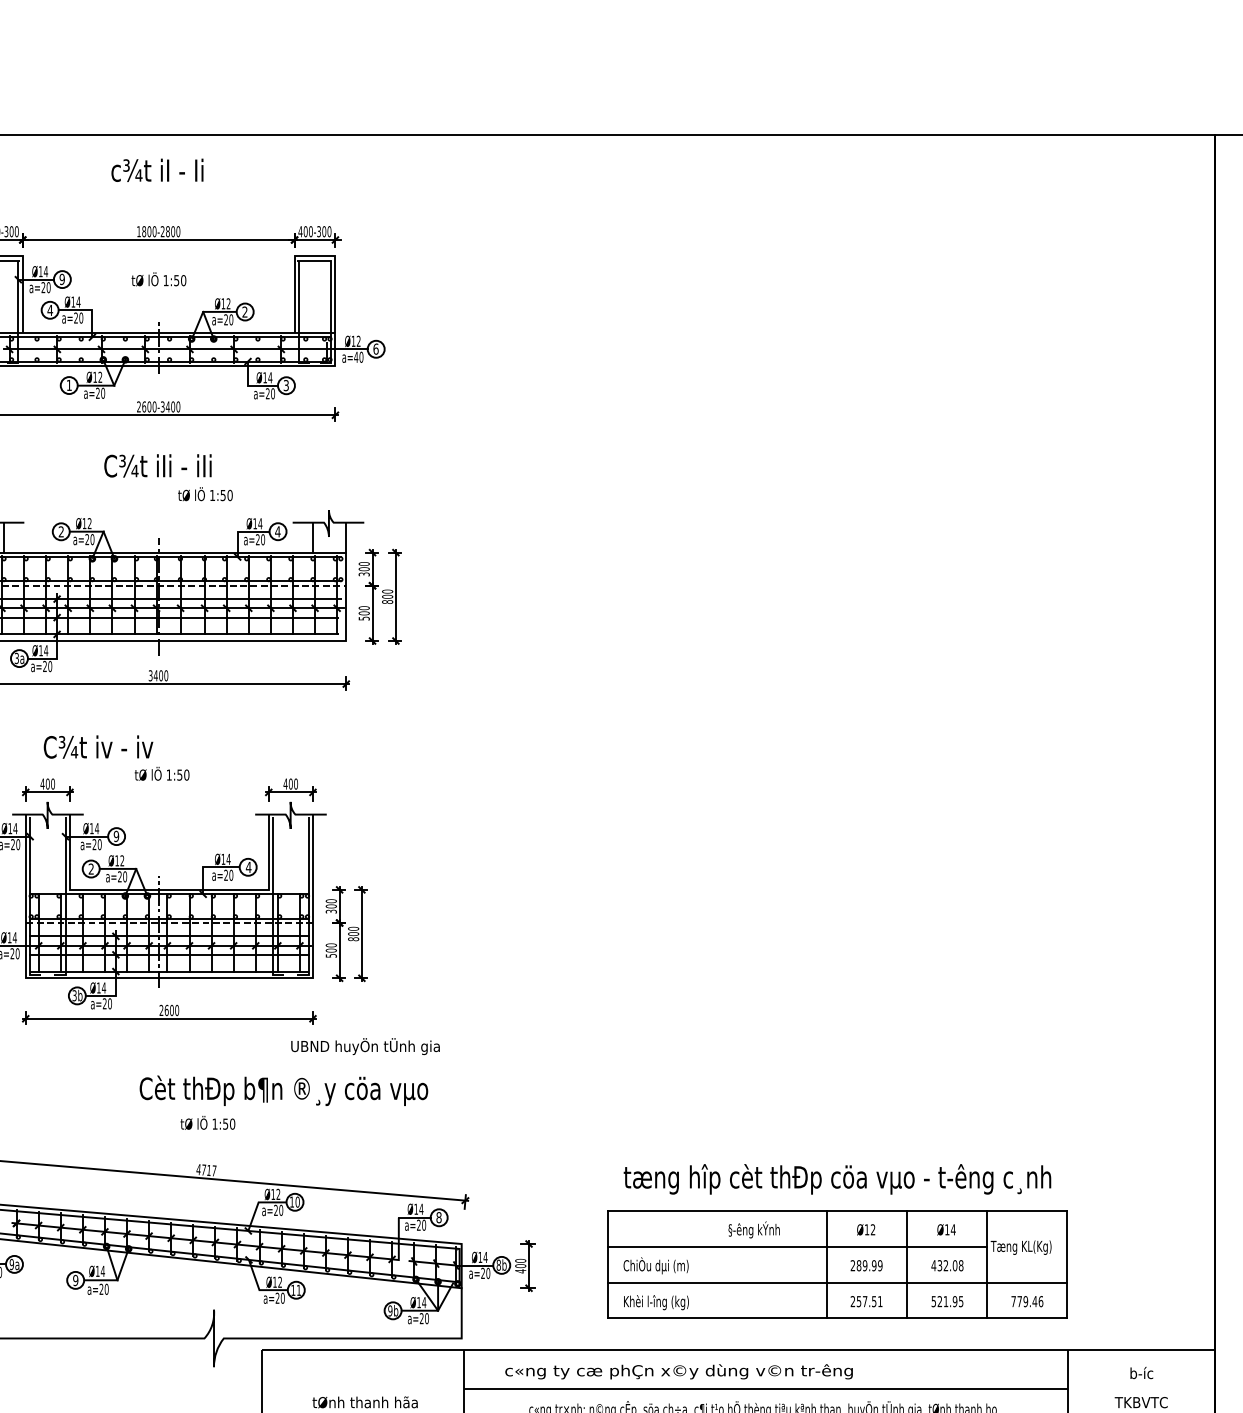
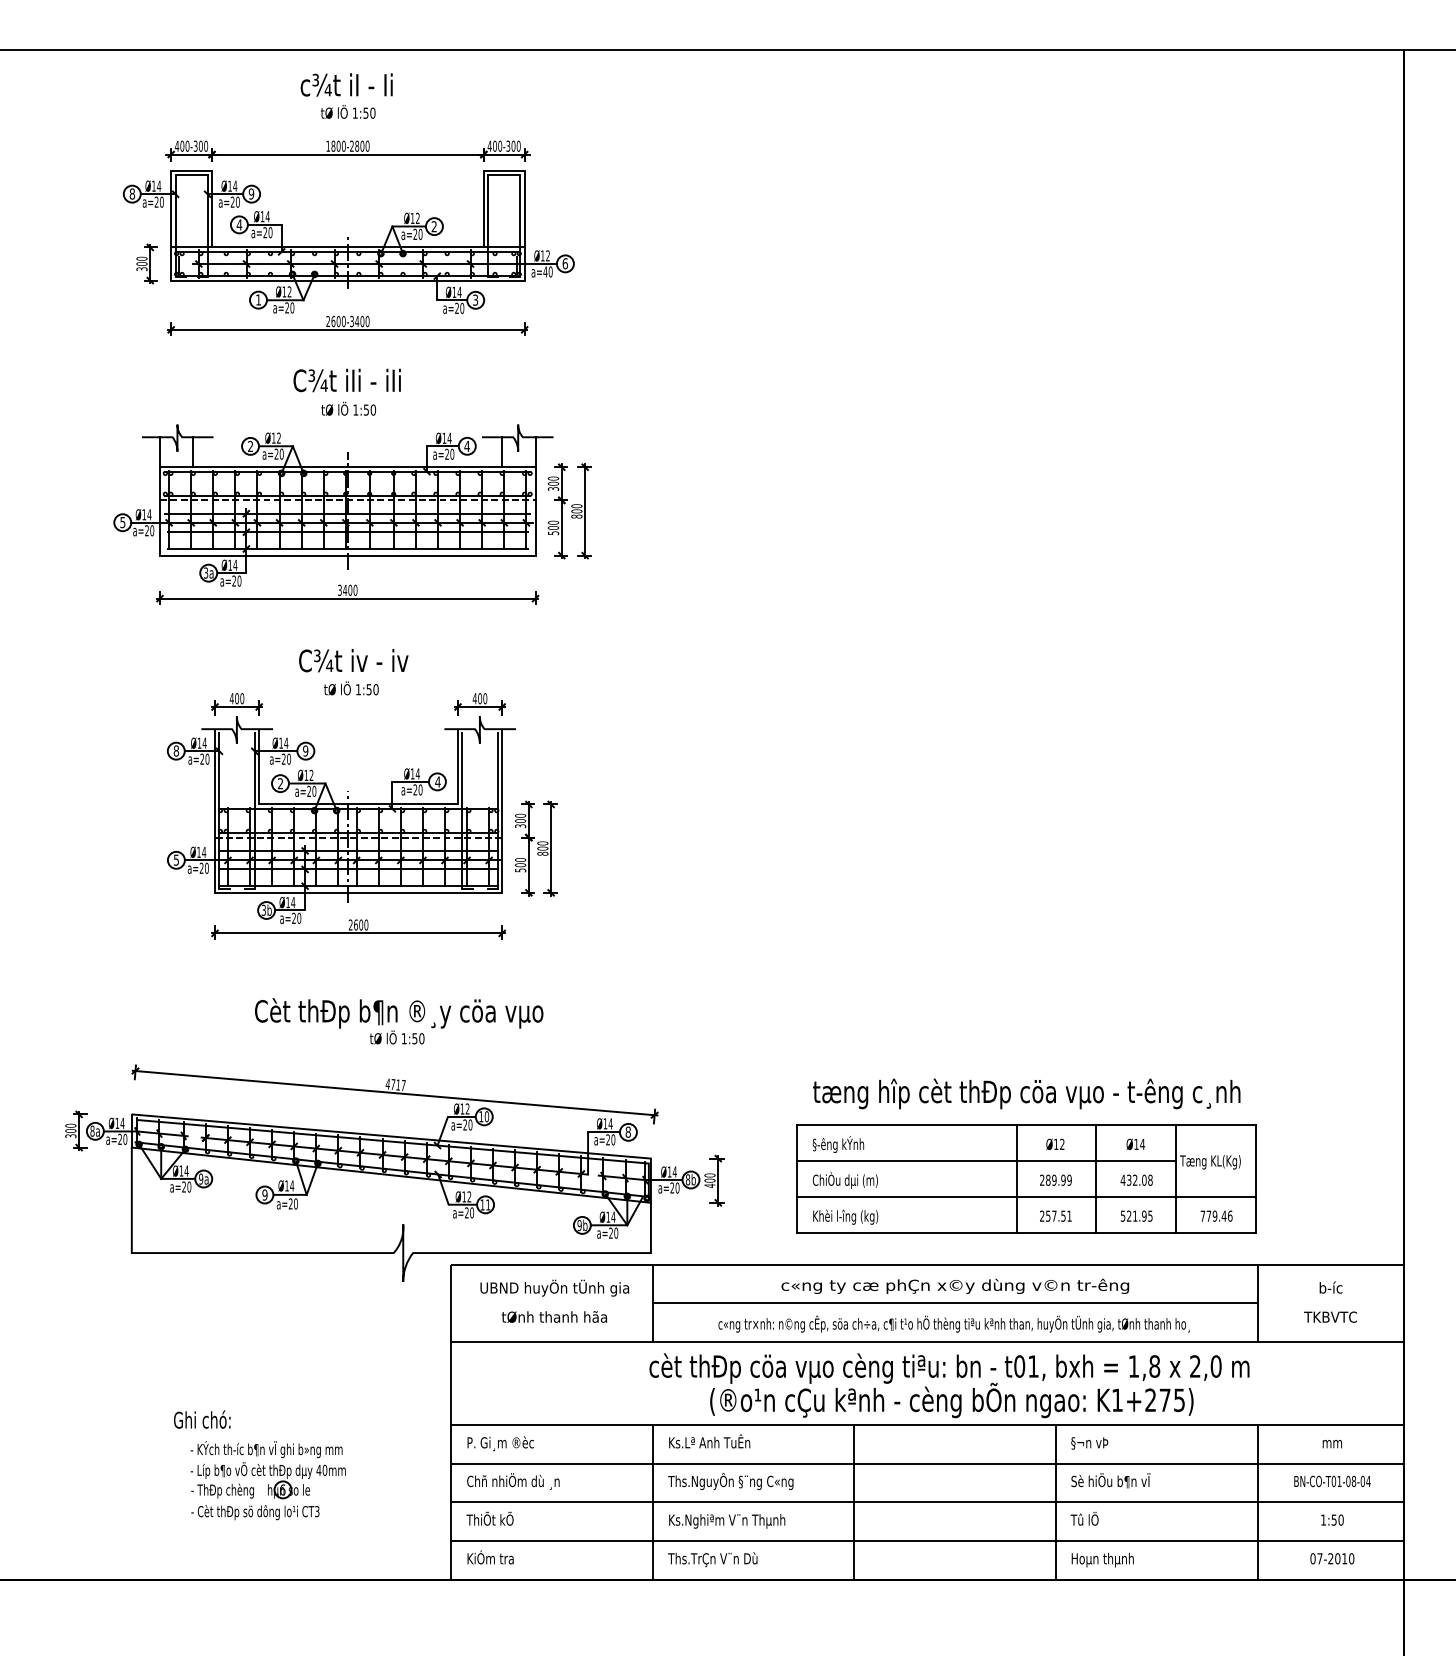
text: (159, 278) -> (348, 111), moved
text: (205, 493) -> (348, 408), moved
text: (98, 746) -> (353, 660), moved
text: (365, 1045) -> (554, 1287), moved
text: (284, 1090) -> (399, 1013), moved
text: (754, 1229) -> (838, 1144), moved
text: (679, 1370) -> (955, 1285), moved

